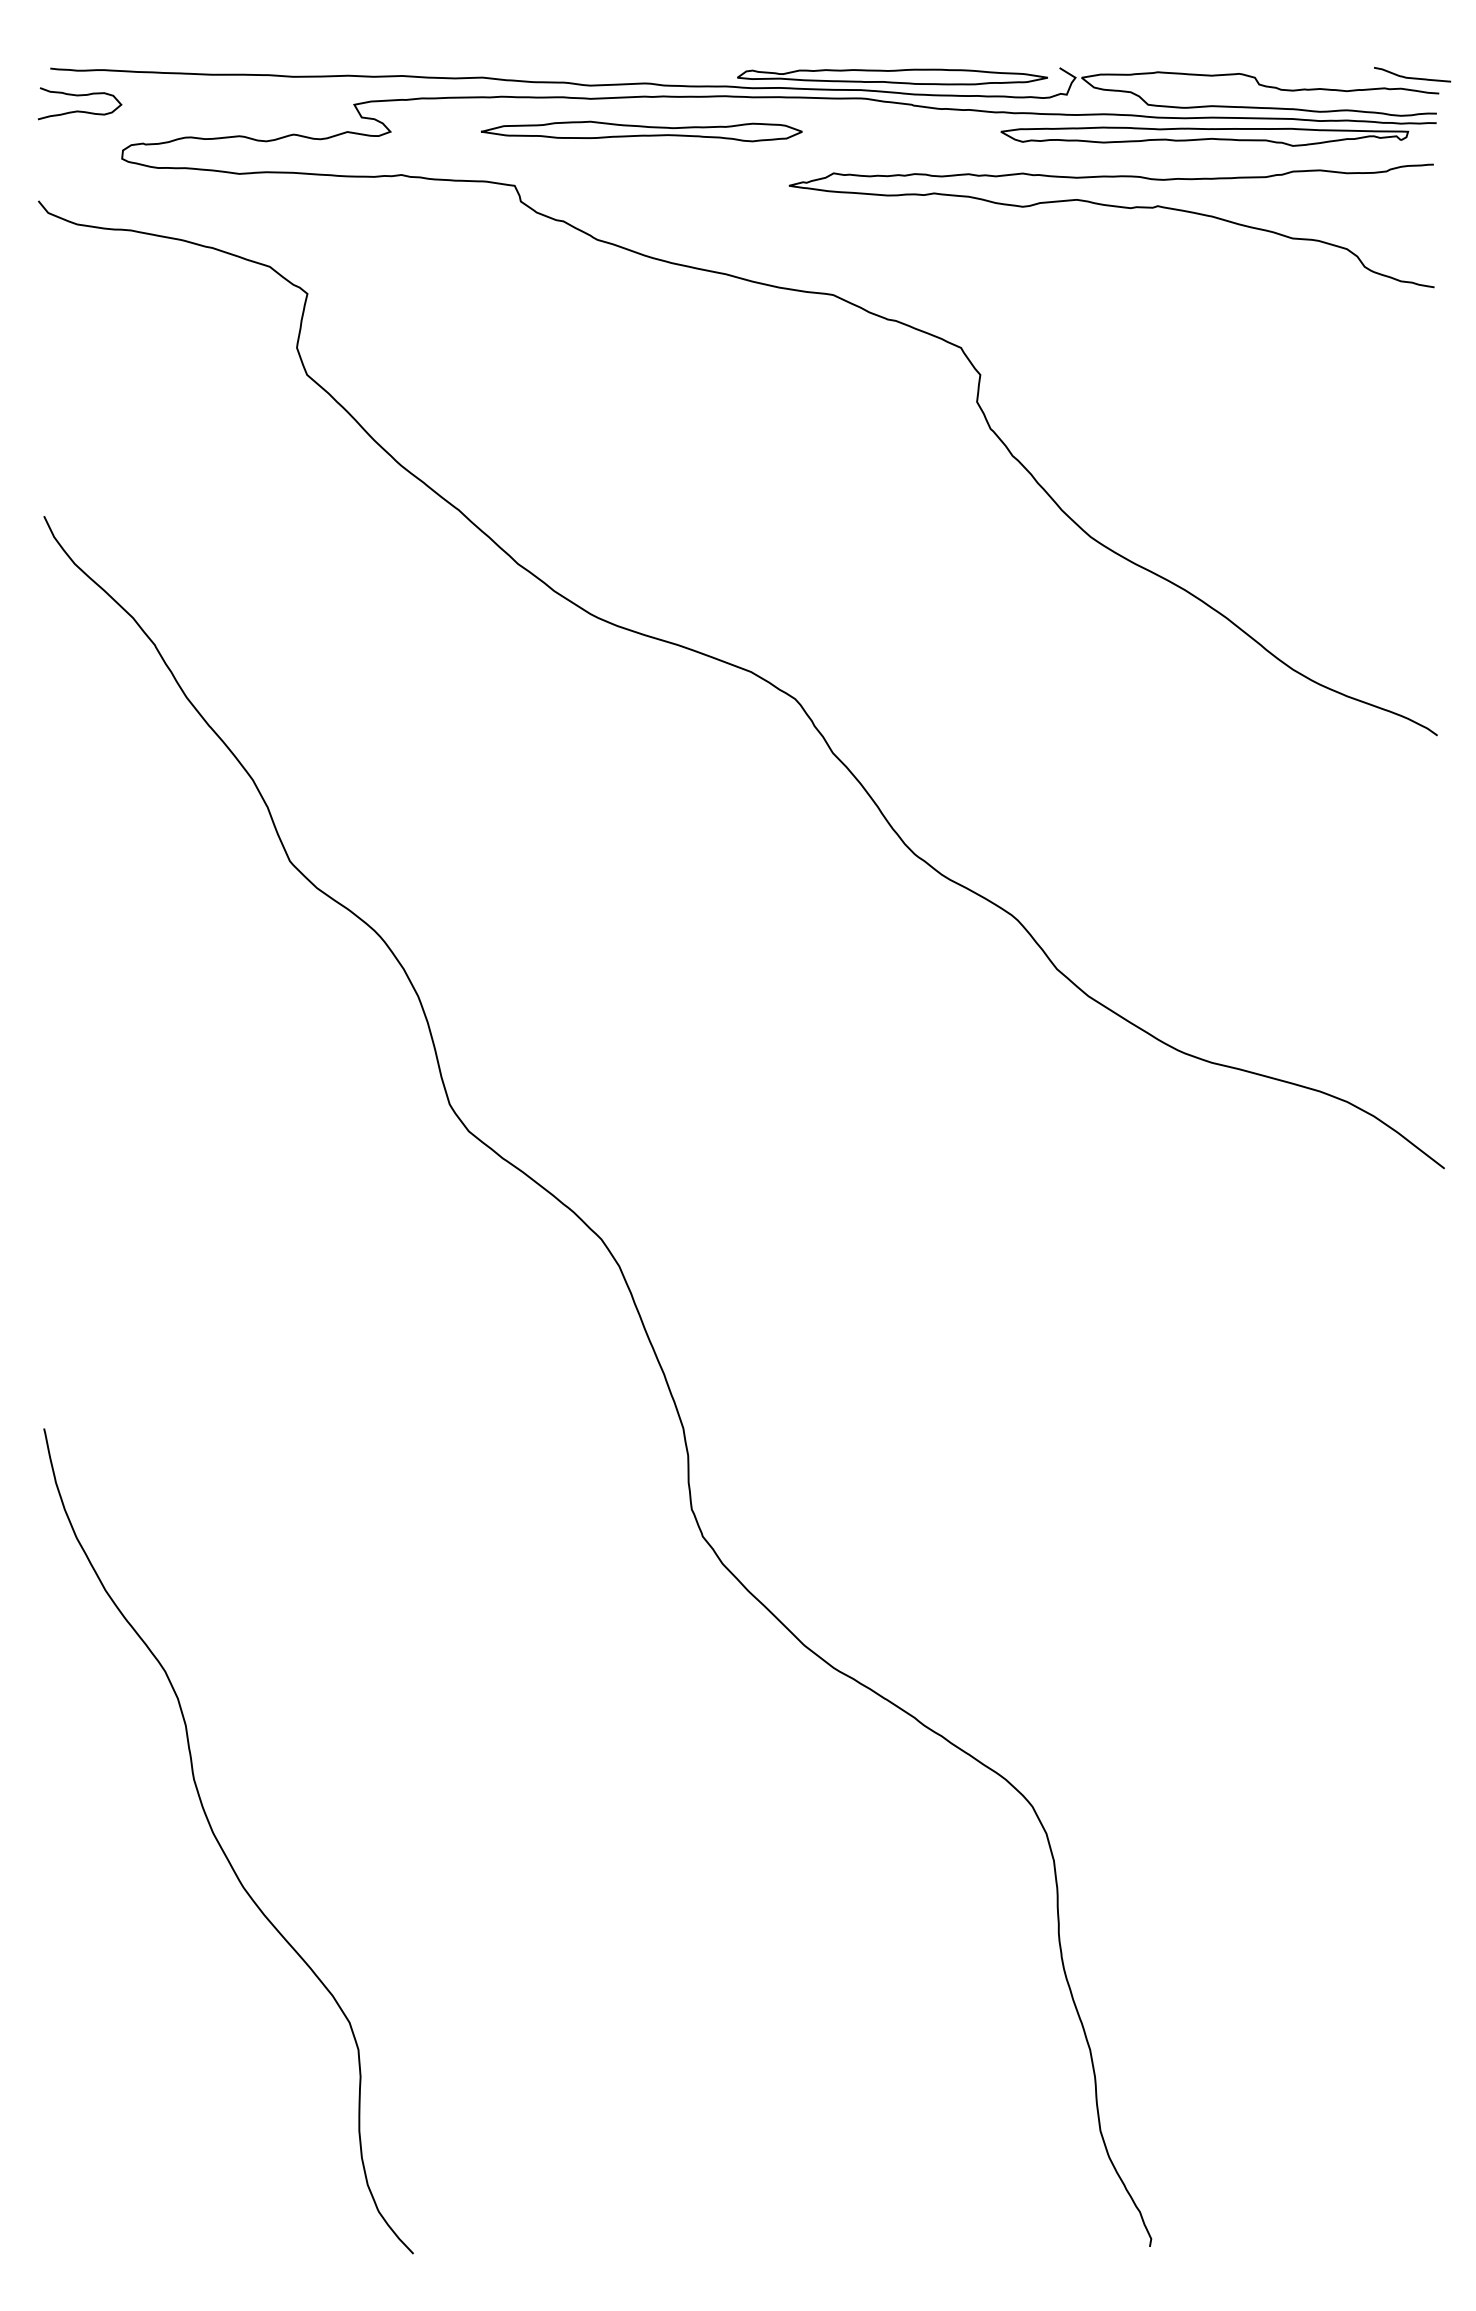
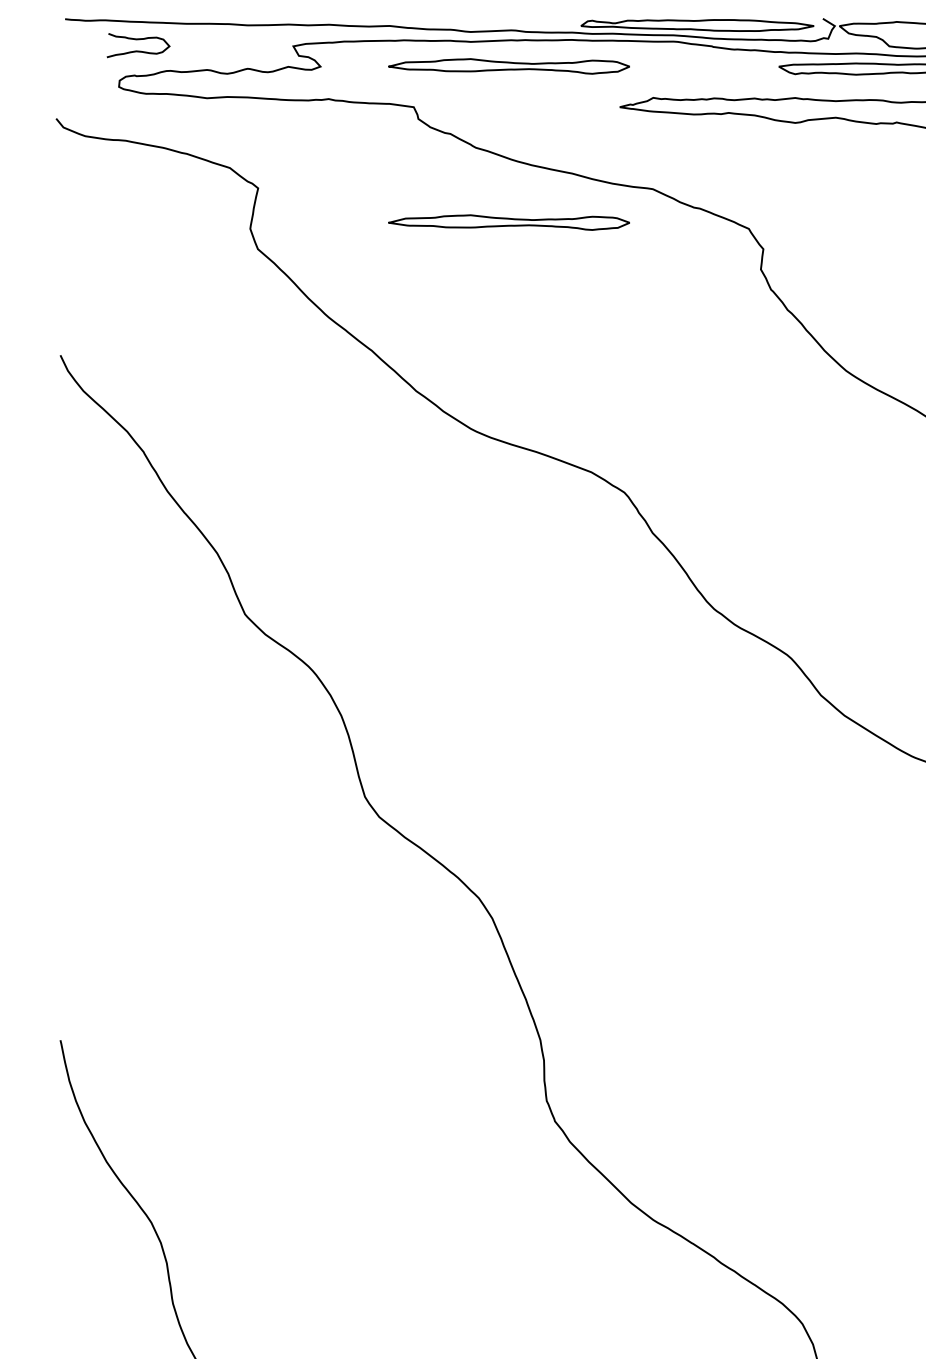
curve: (79, 96) -> (138, 40), moved
part: (641, 339) -> (508, 222), added

